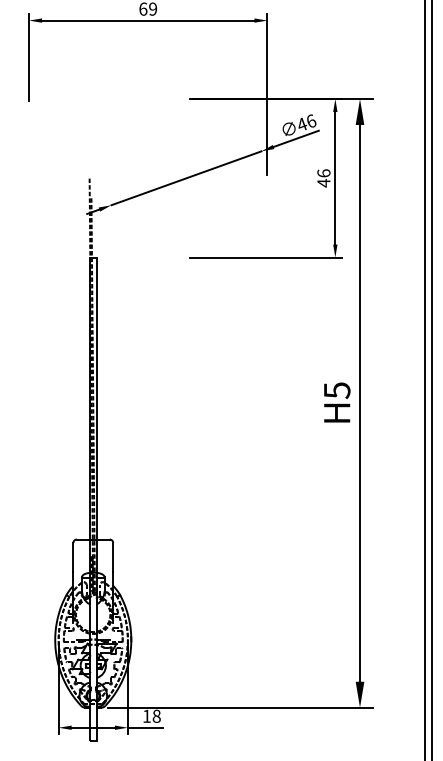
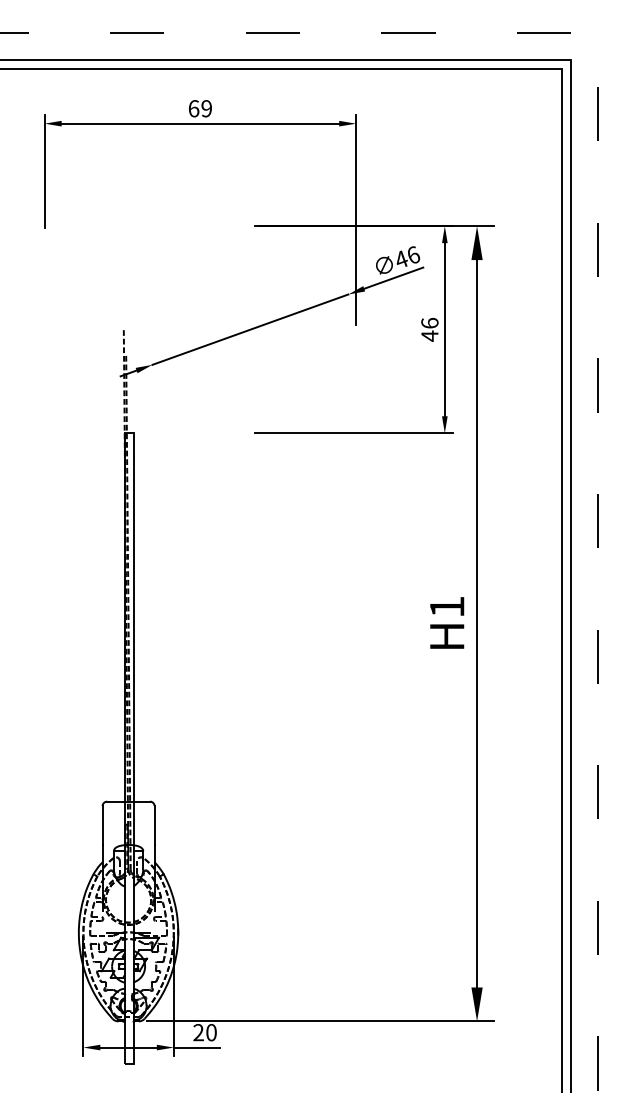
text: (337, 390) -> (447, 607), H5 -> H1
text: (151, 716) -> (204, 1032), 18 -> 20

